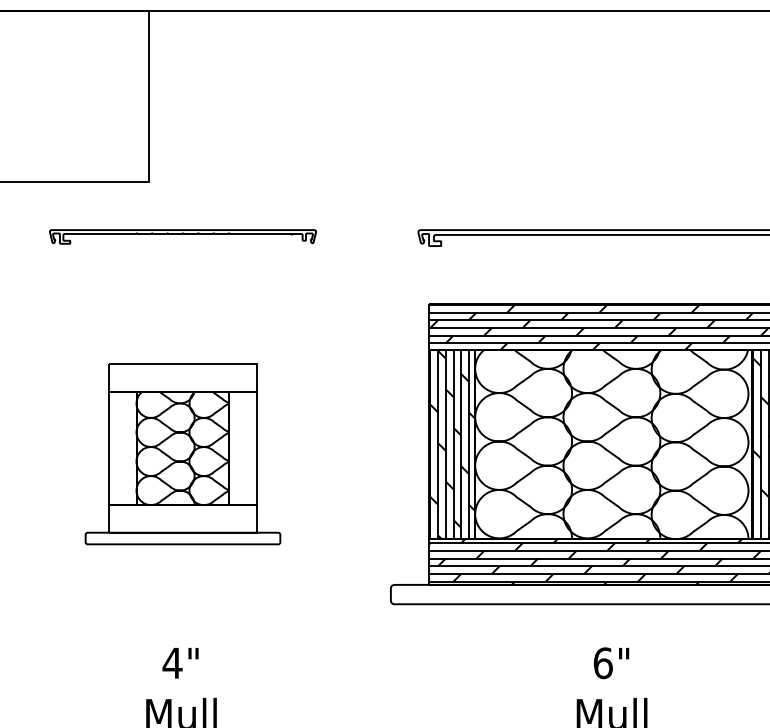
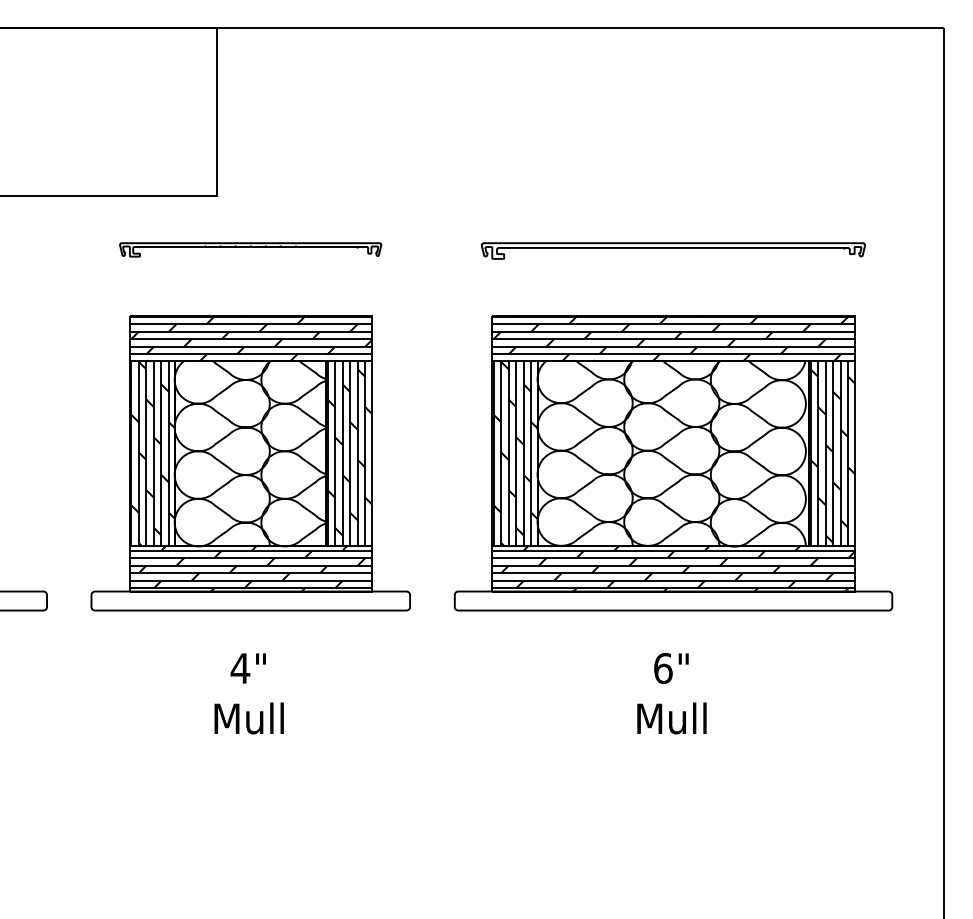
part: (182, 454) -> (250, 463), size x1.67

